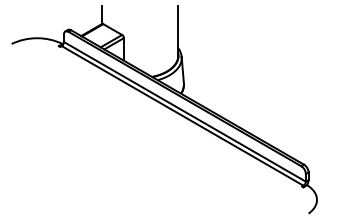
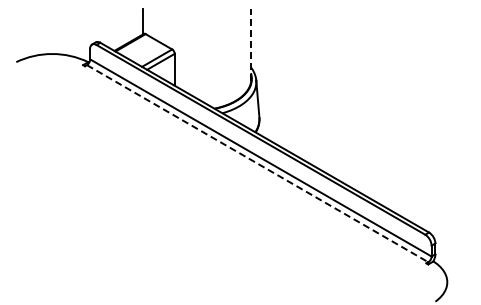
line: (177, 31) -> (250, 44), solid -> dashed
line: (183, 115) -> (258, 163), solid -> dashed

